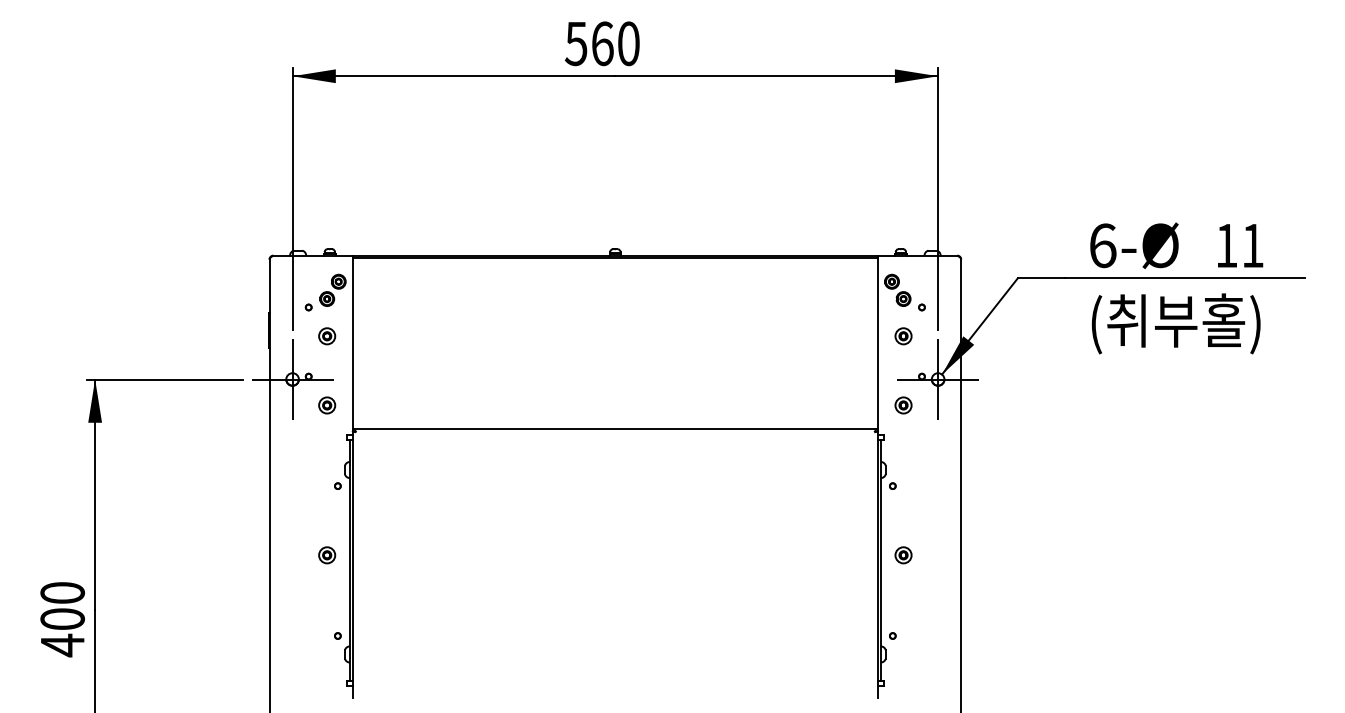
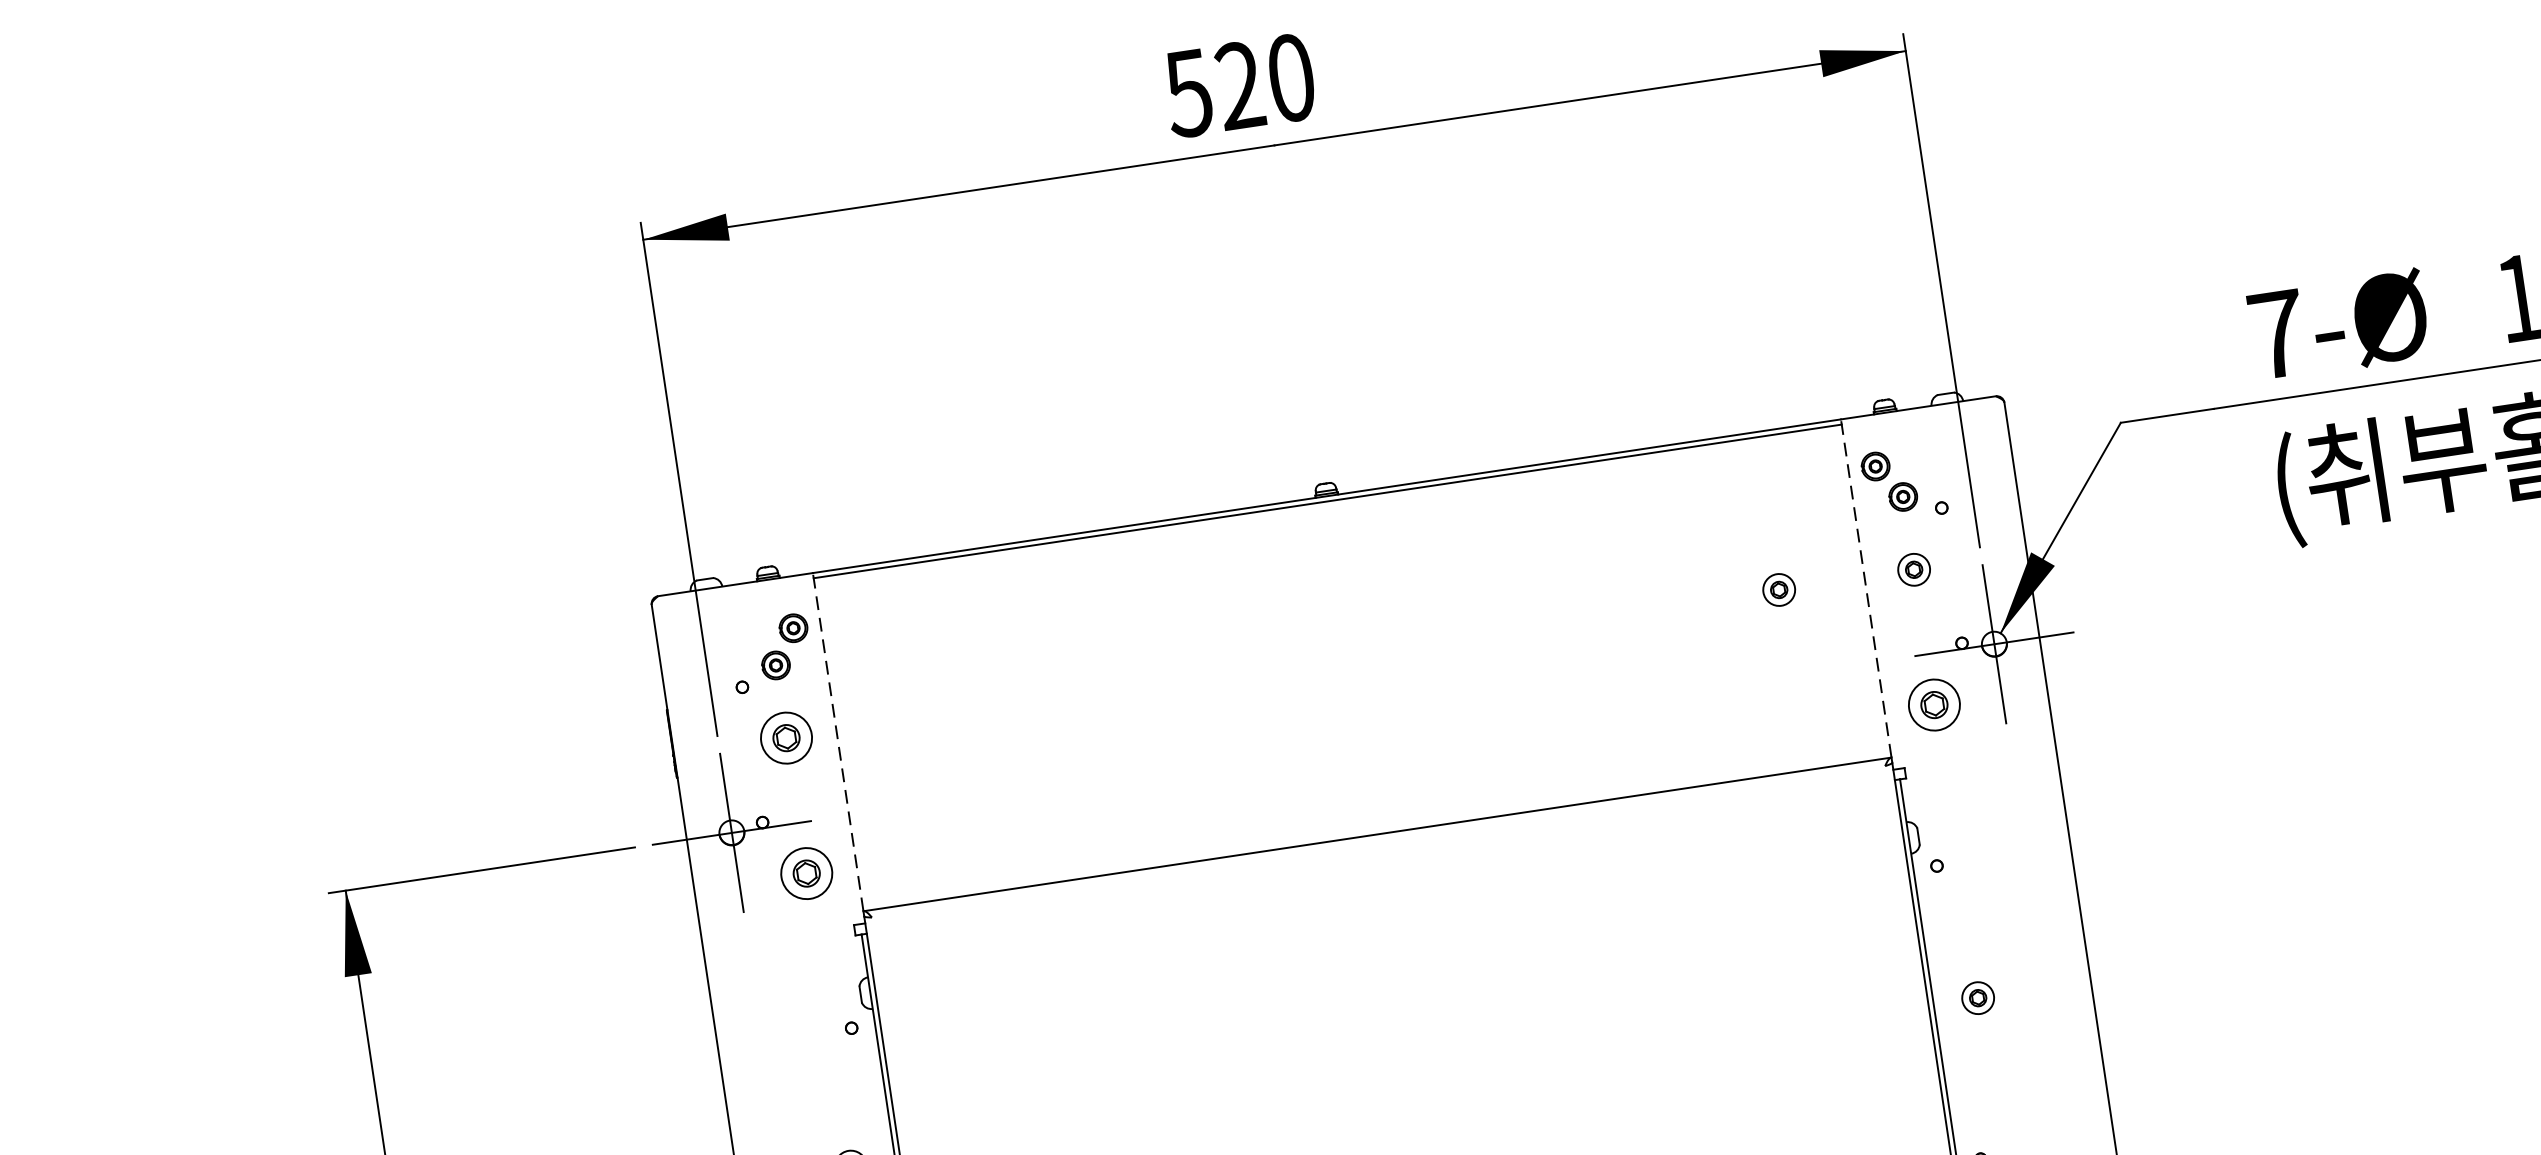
text: (602, 43) -> (1239, 85), 560 -> 520
text: (1103, 245) -> (2278, 333), 6-Ø -> 7-Ø
part: (327, 336) -> (787, 738), size x1.6
part: (834, 336) -> (1779, 590), added
line: (352, 341) -> (837, 741), solid -> dashed
line: (878, 341) -> (1866, 587), solid -> dashed
part: (327, 405) -> (807, 873), size x1.6
part: (903, 405) -> (1934, 705), size x1.6

